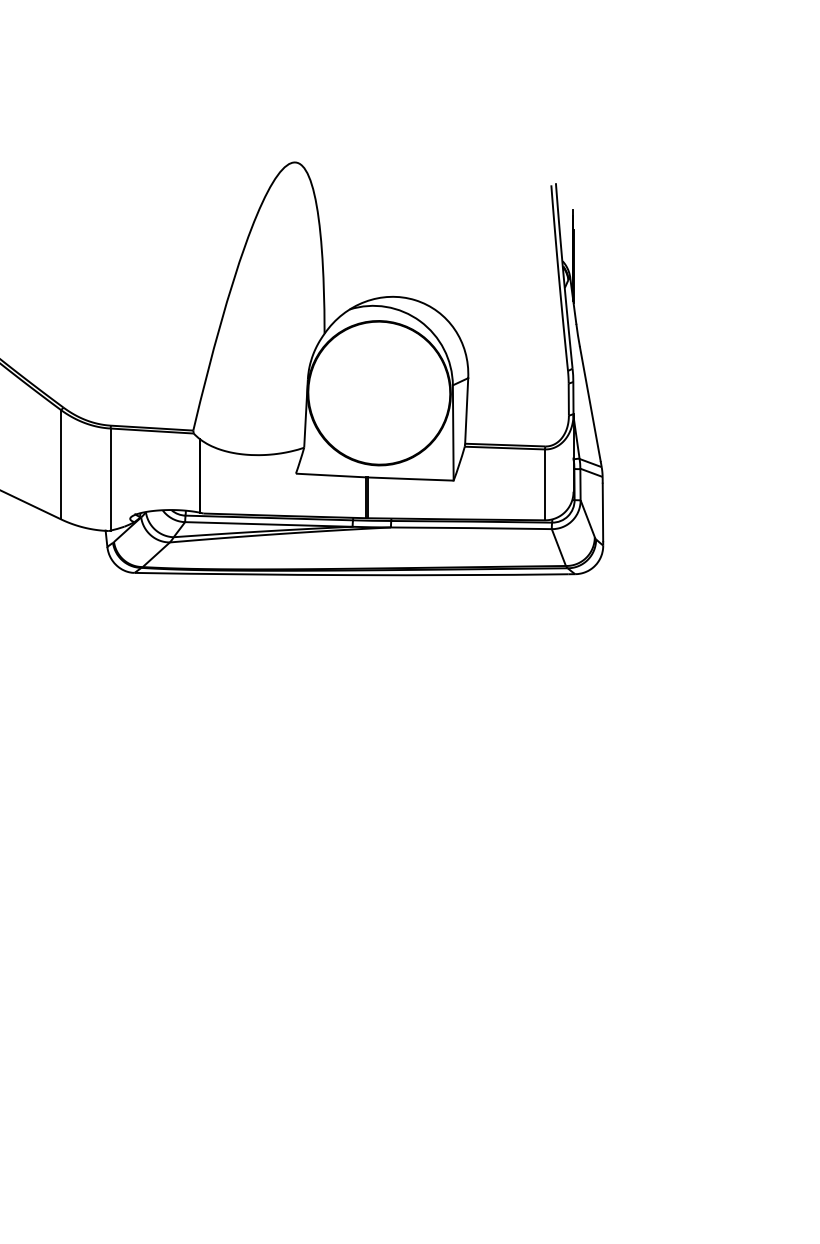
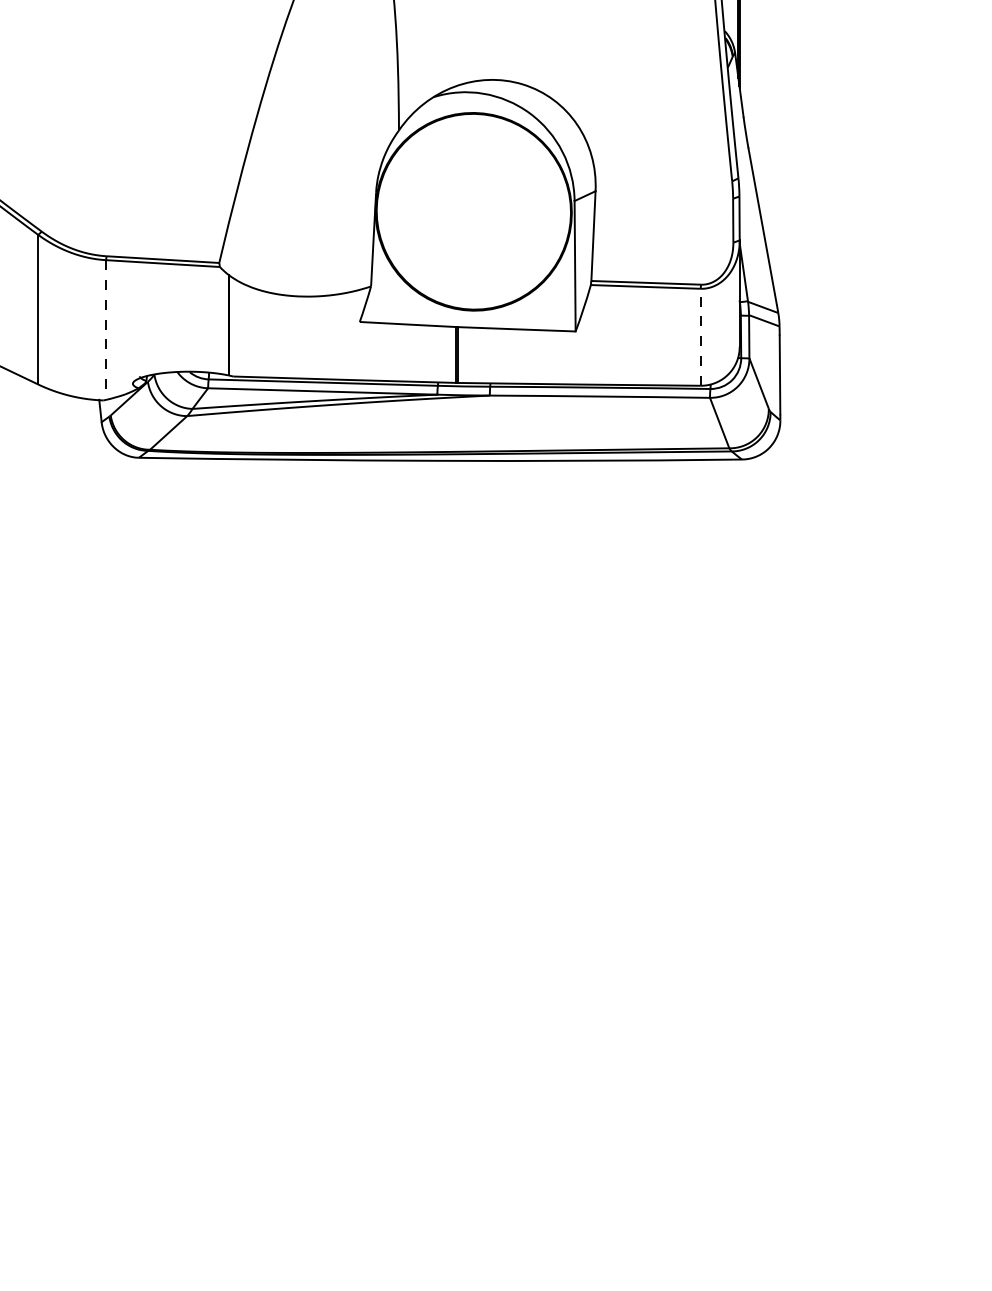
line: (110, 480) -> (105, 331), solid -> dashed
line: (544, 484) -> (699, 336), solid -> dashed

